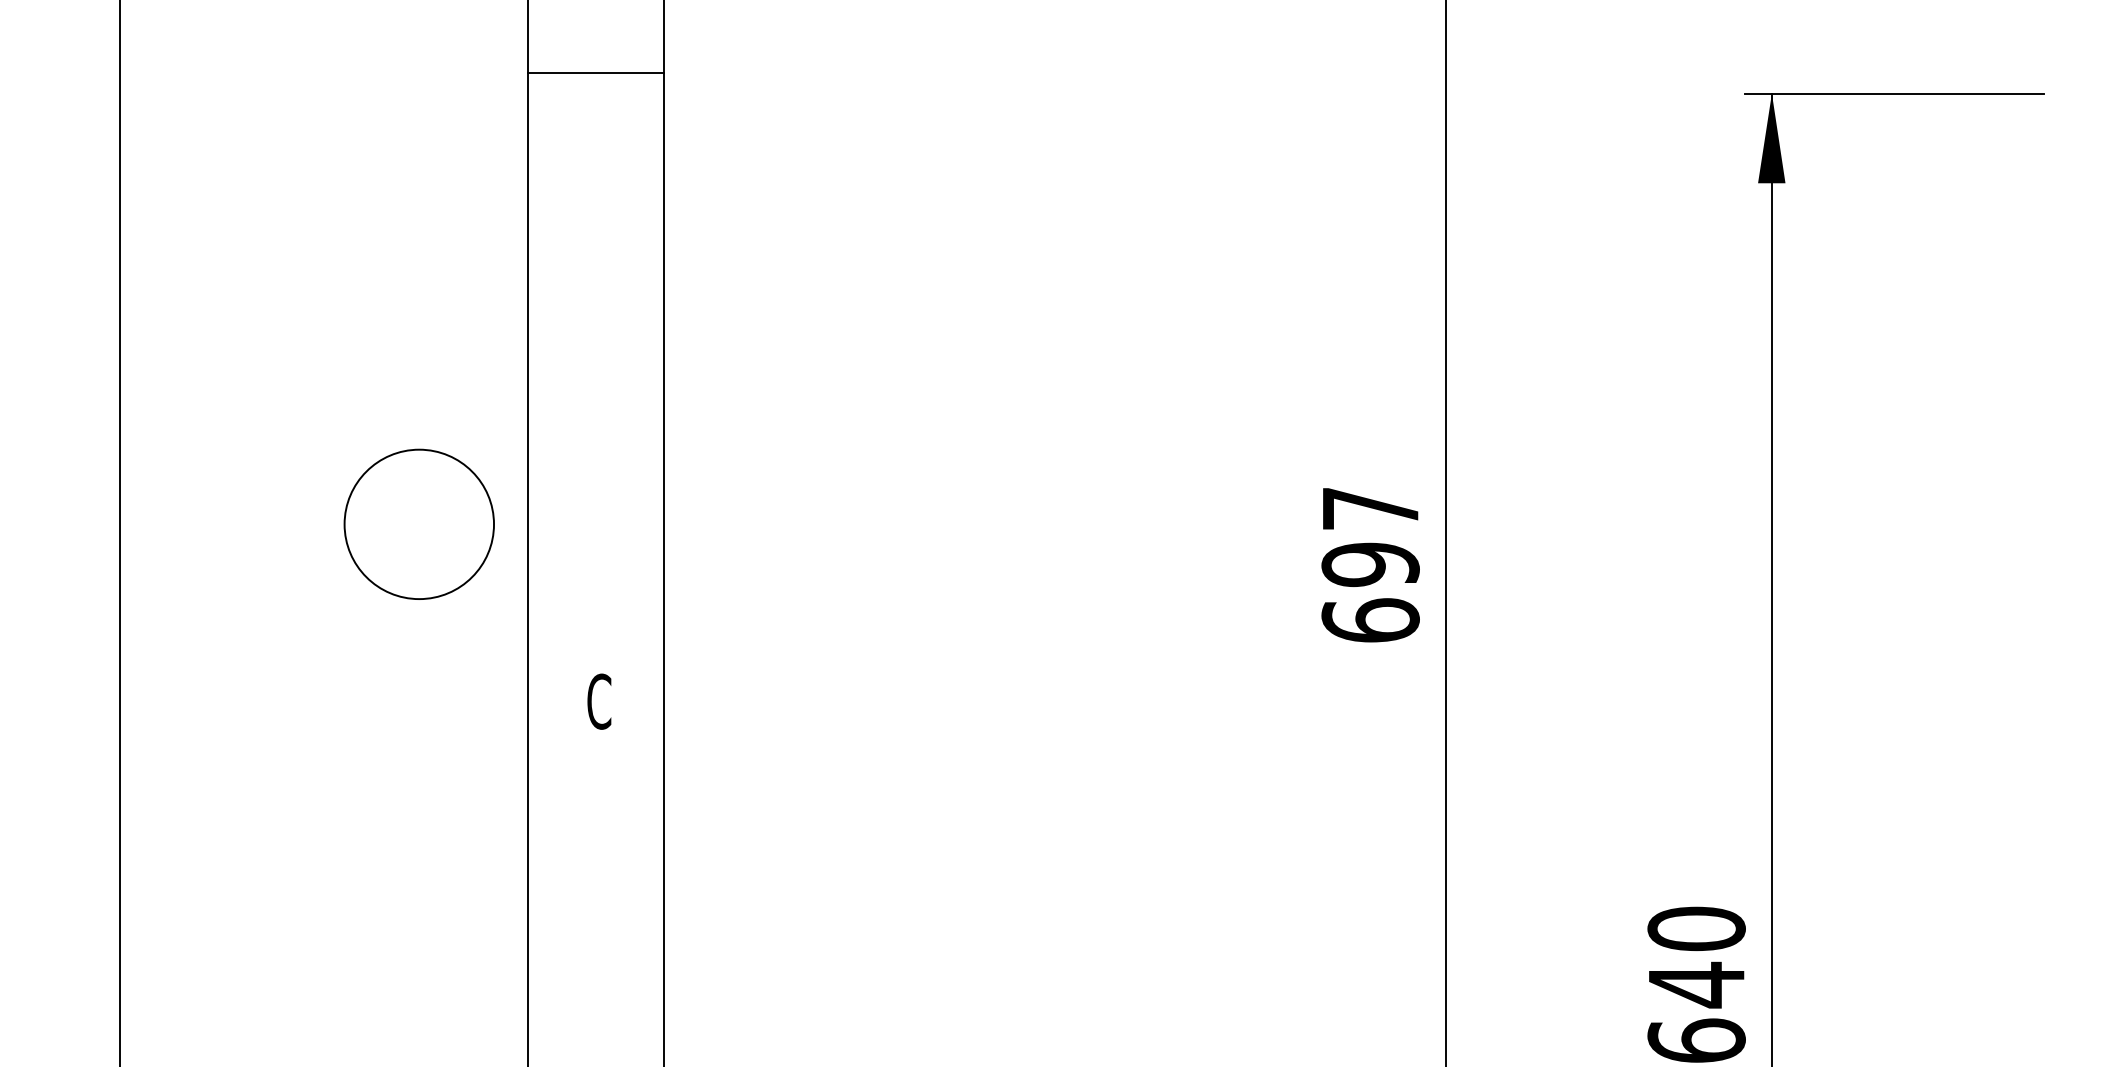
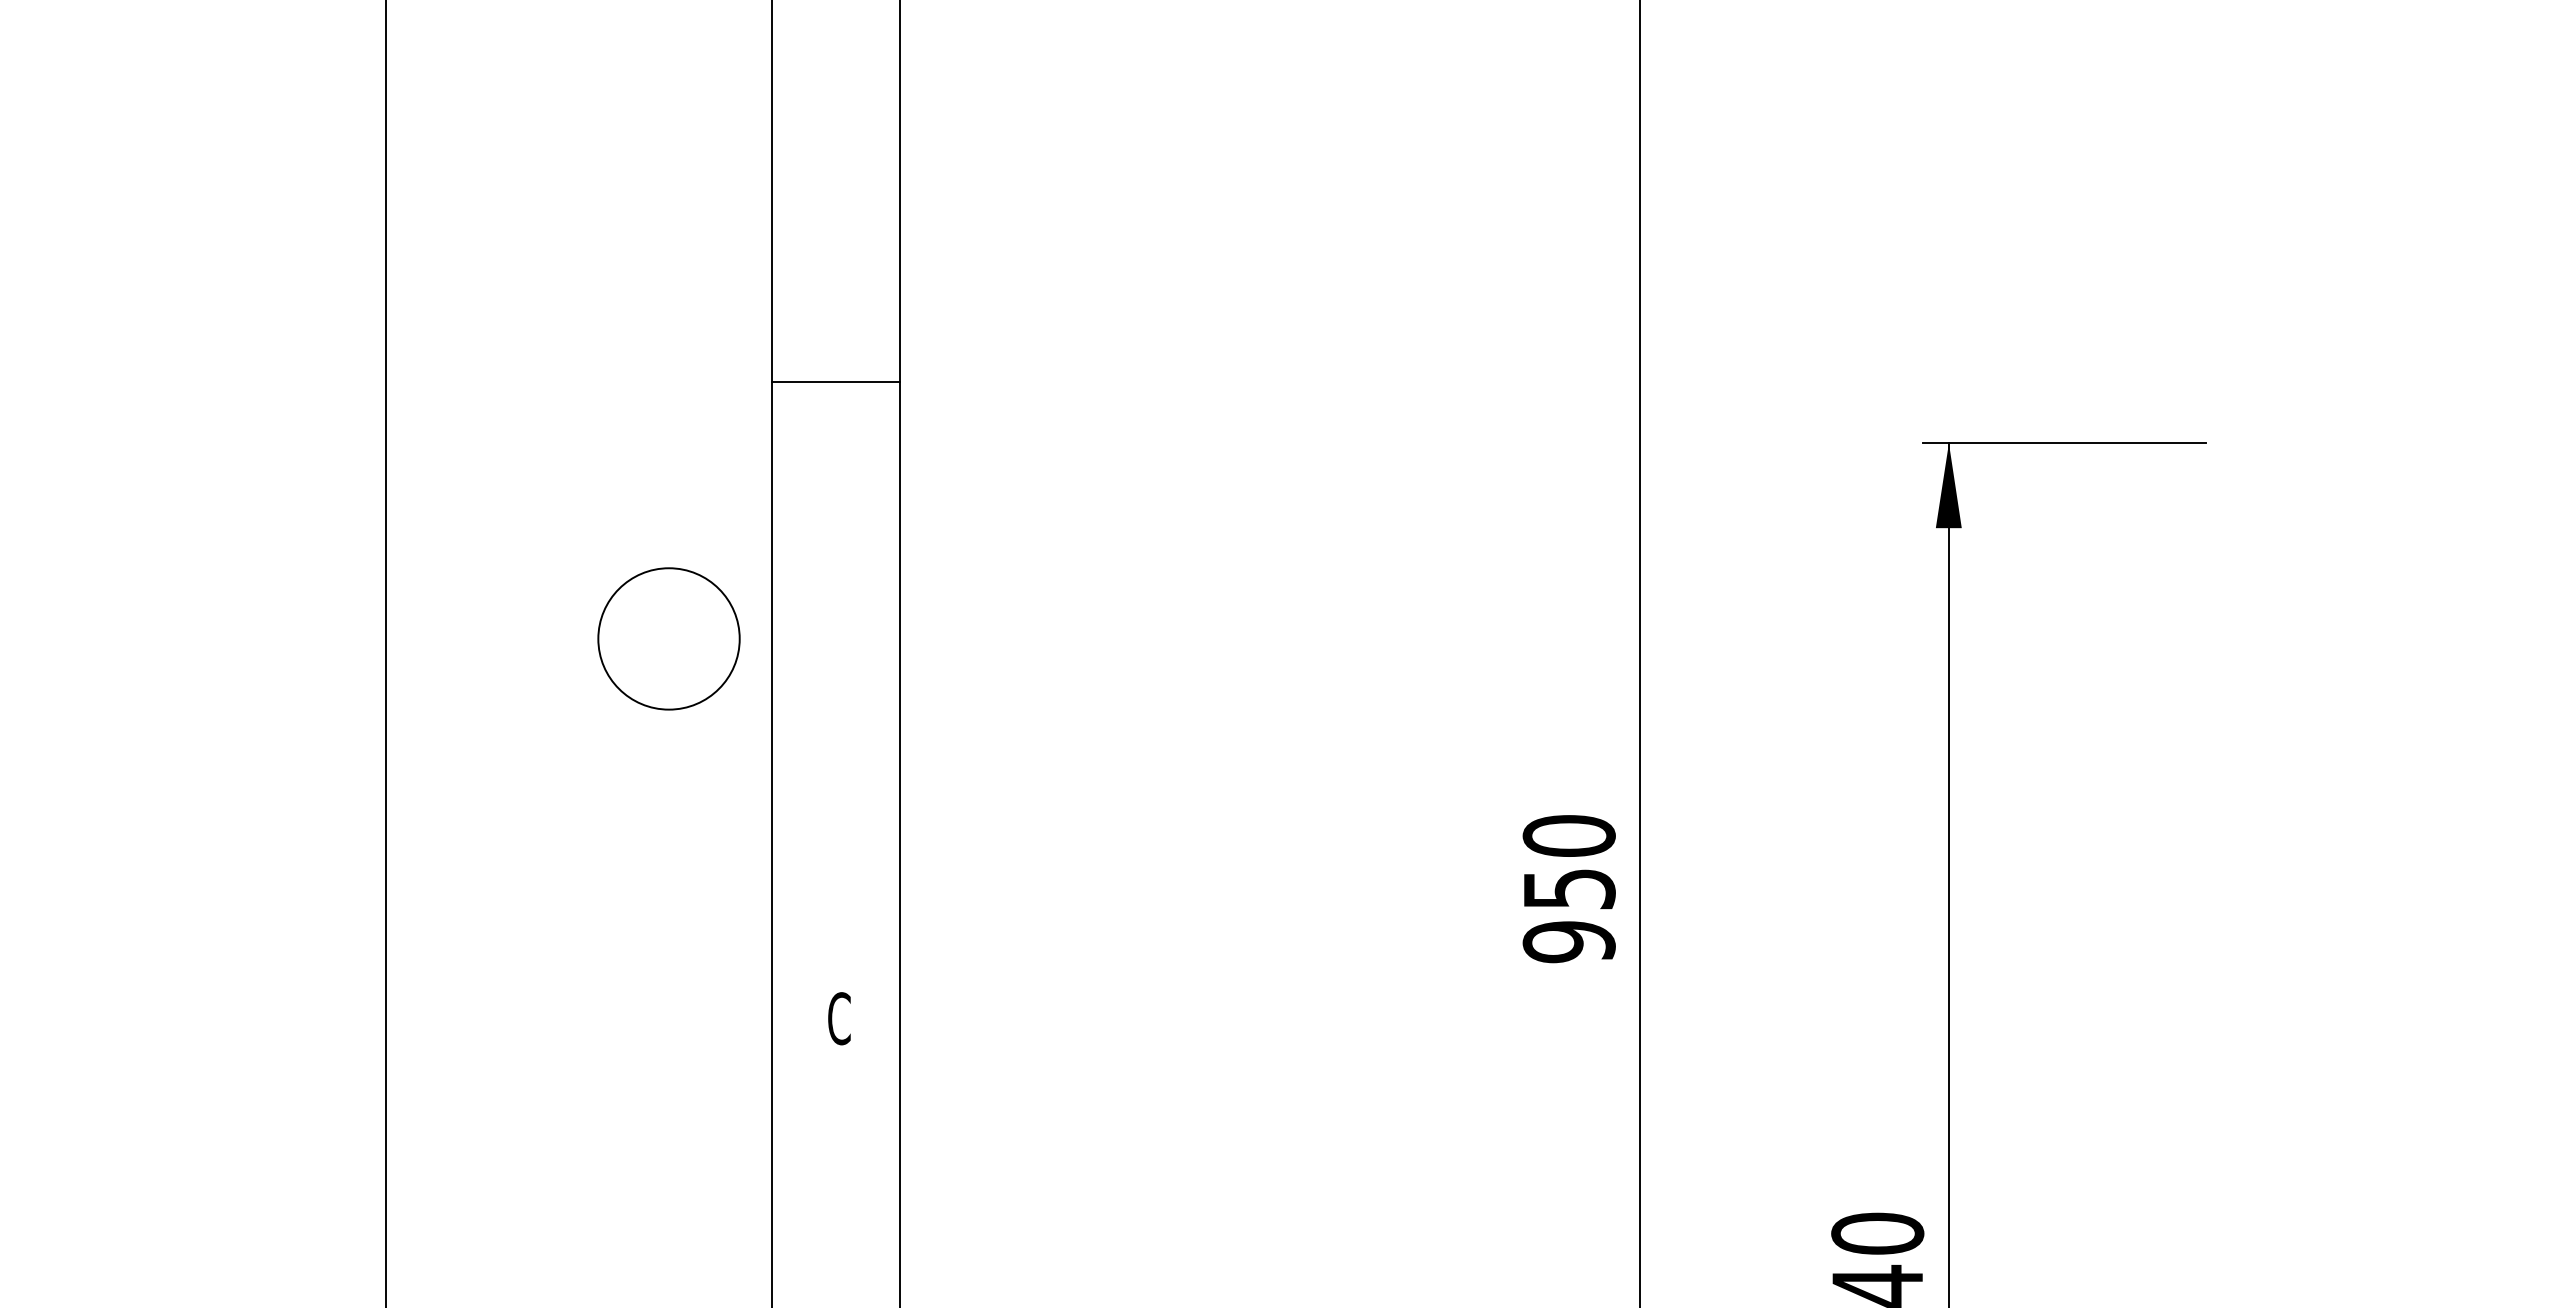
line: (595, 72) -> (835, 381), moved
circle: (418, 523) -> (668, 638), moved
text: (1369, 565) -> (1568, 889), 697 -> 950

